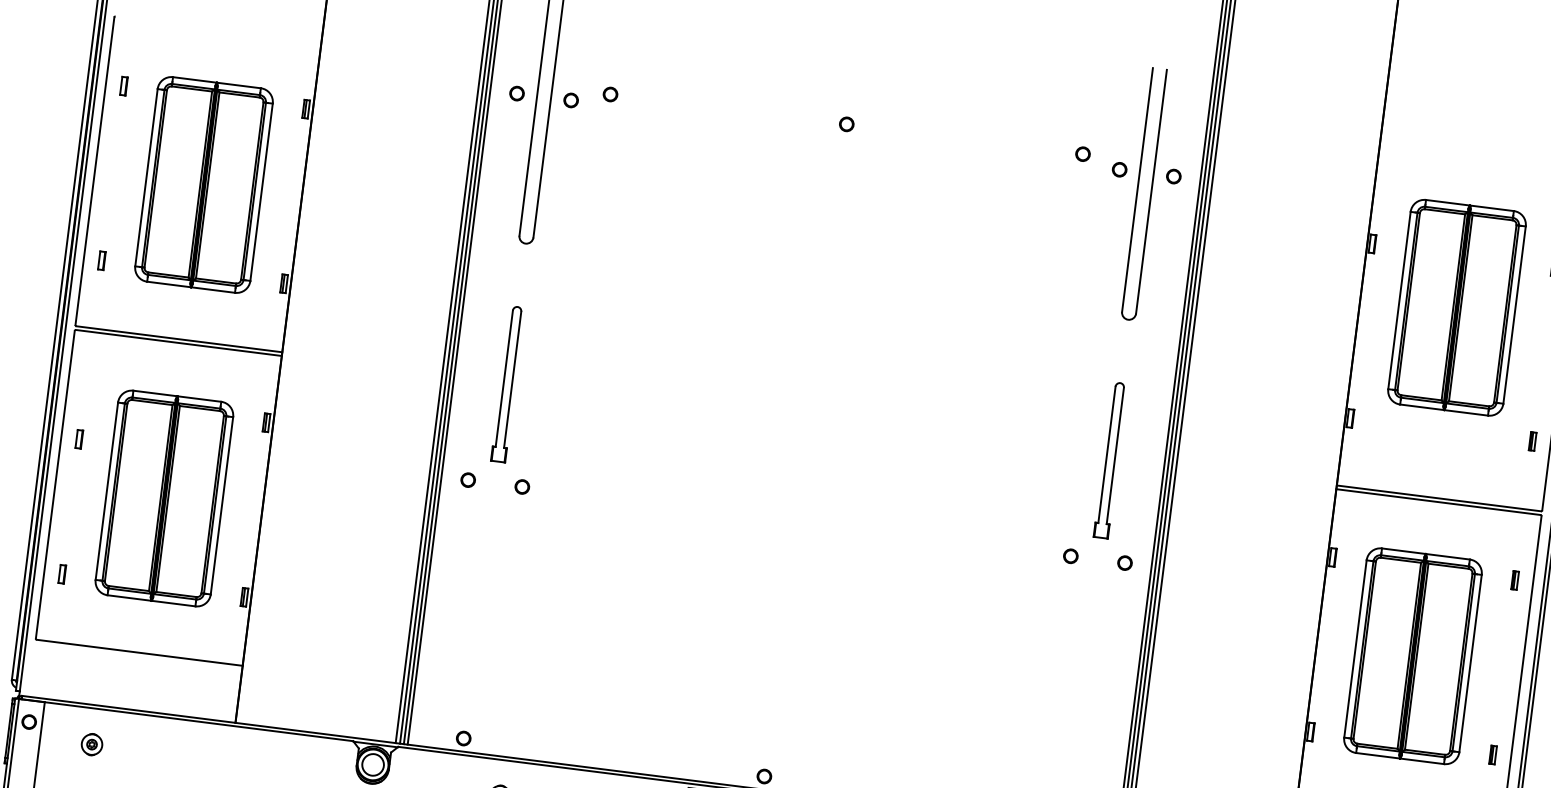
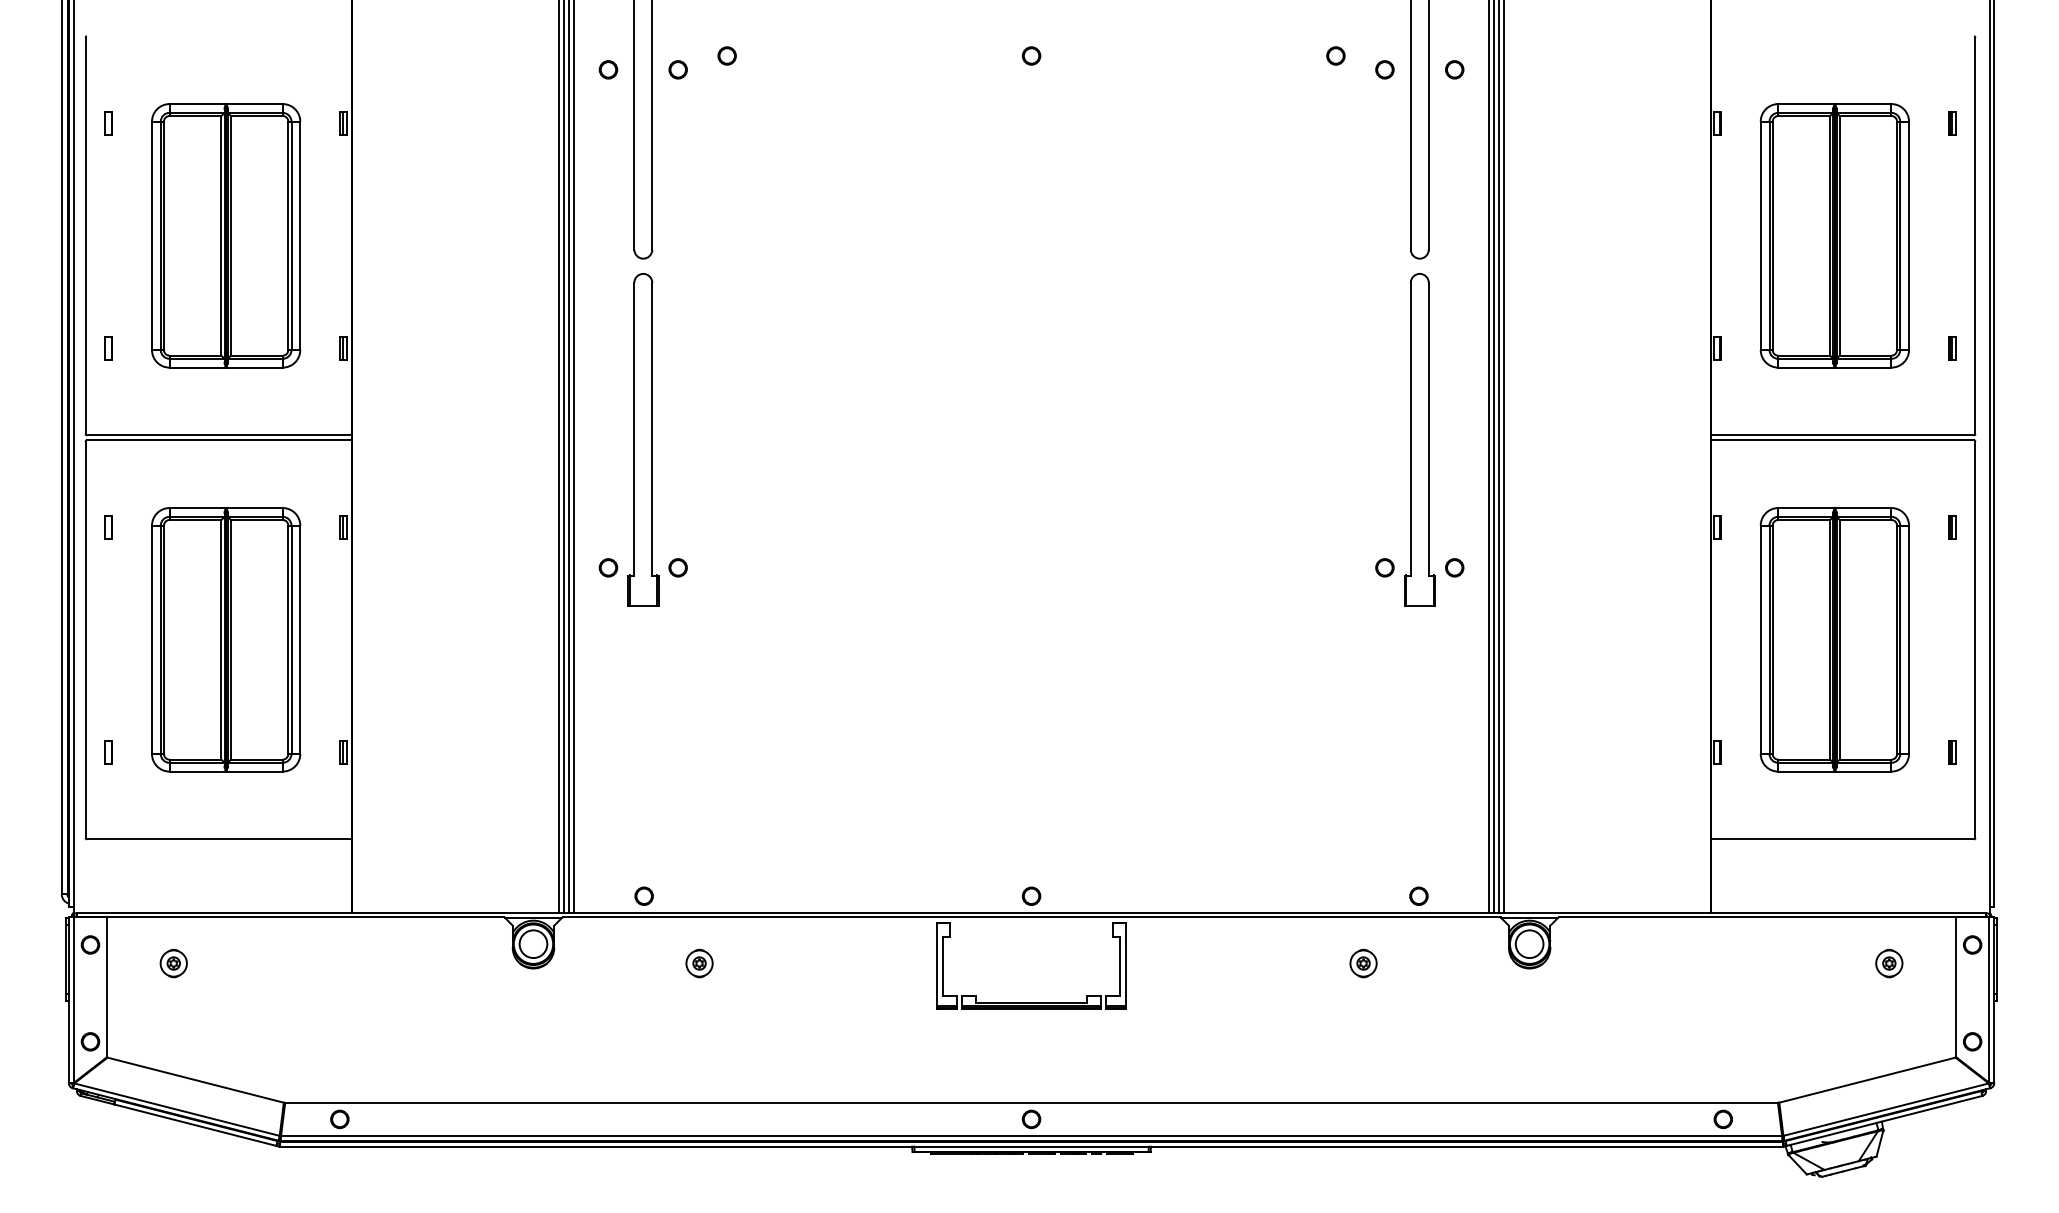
part: (1456, 307) -> (1834, 235), moved
part: (507, 383) -> (643, 439), size x1.67
part: (79, 439) -> (108, 527), moved
part: (1110, 460) -> (1419, 439), size x1.67

